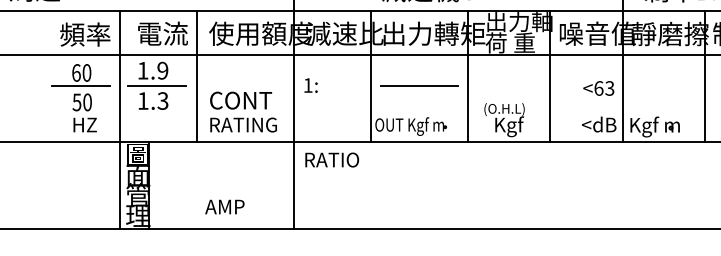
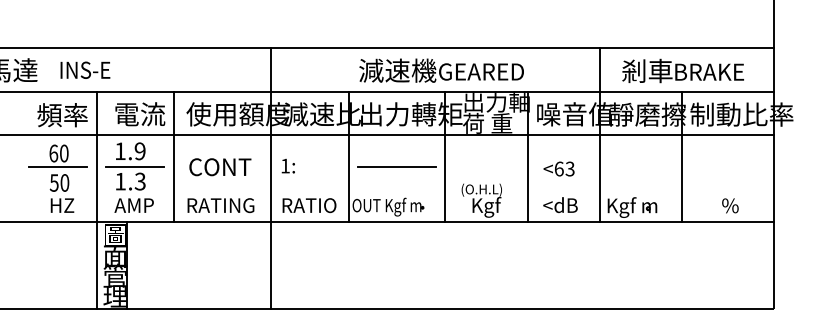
text: (598, 87) -> (558, 168), moved
text: (241, 100) -> (220, 167), moved
text: (599, 123) -> (560, 204), moved
text: (332, 159) -> (309, 205), moved
text: (224, 206) -> (133, 205), moved

